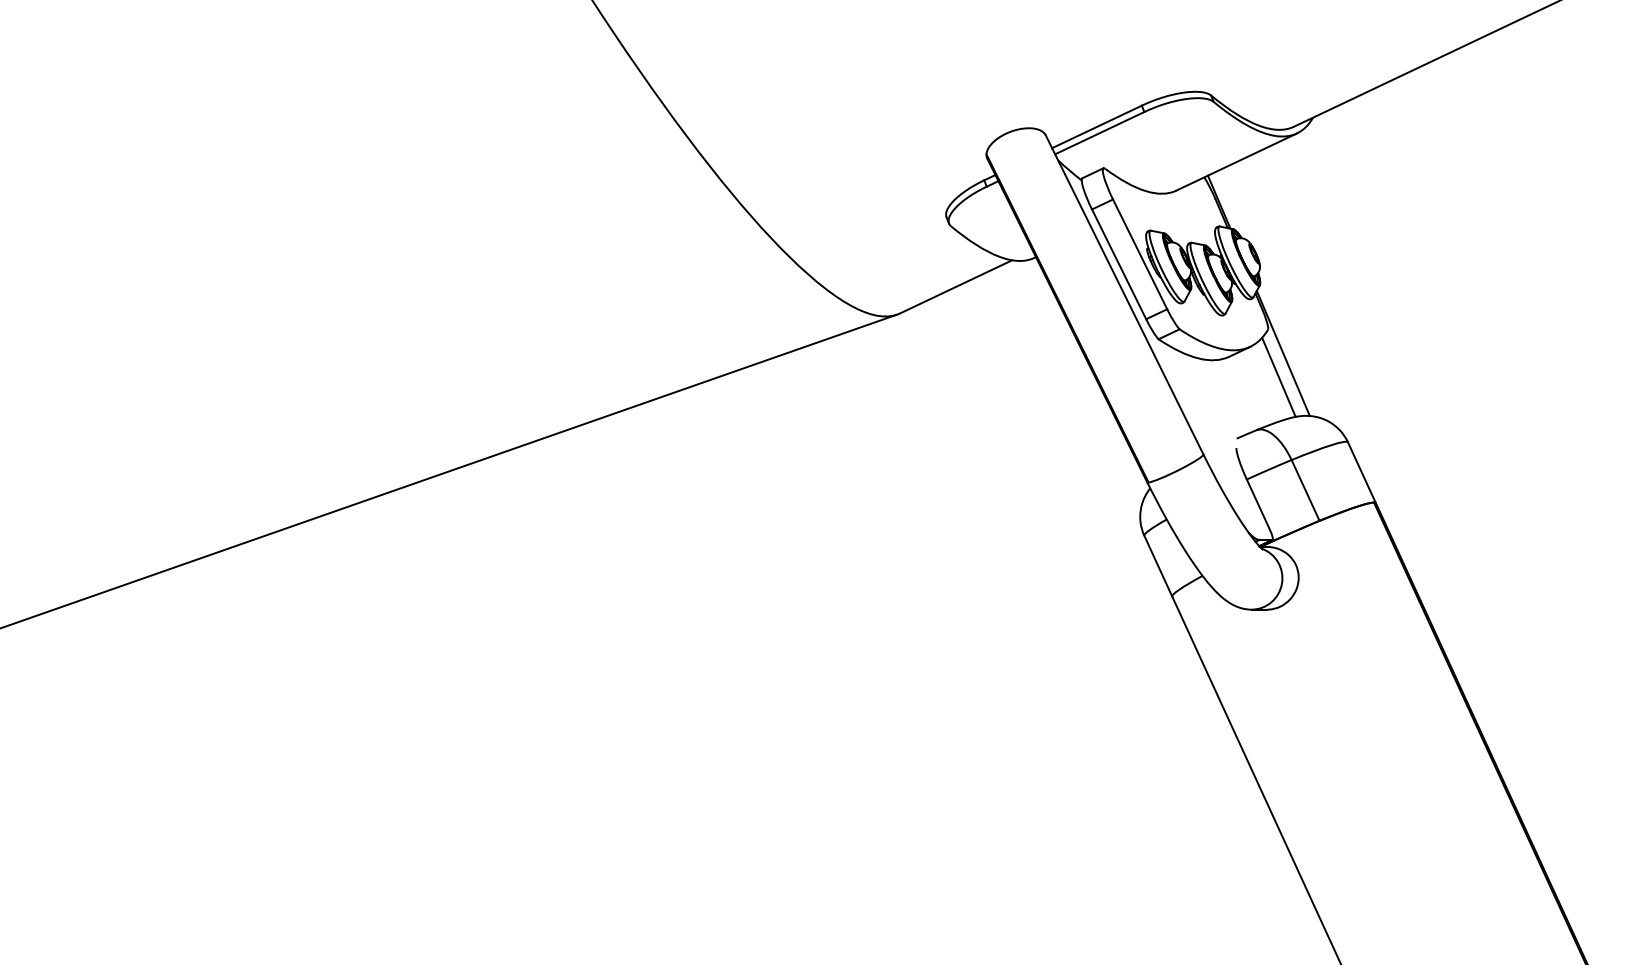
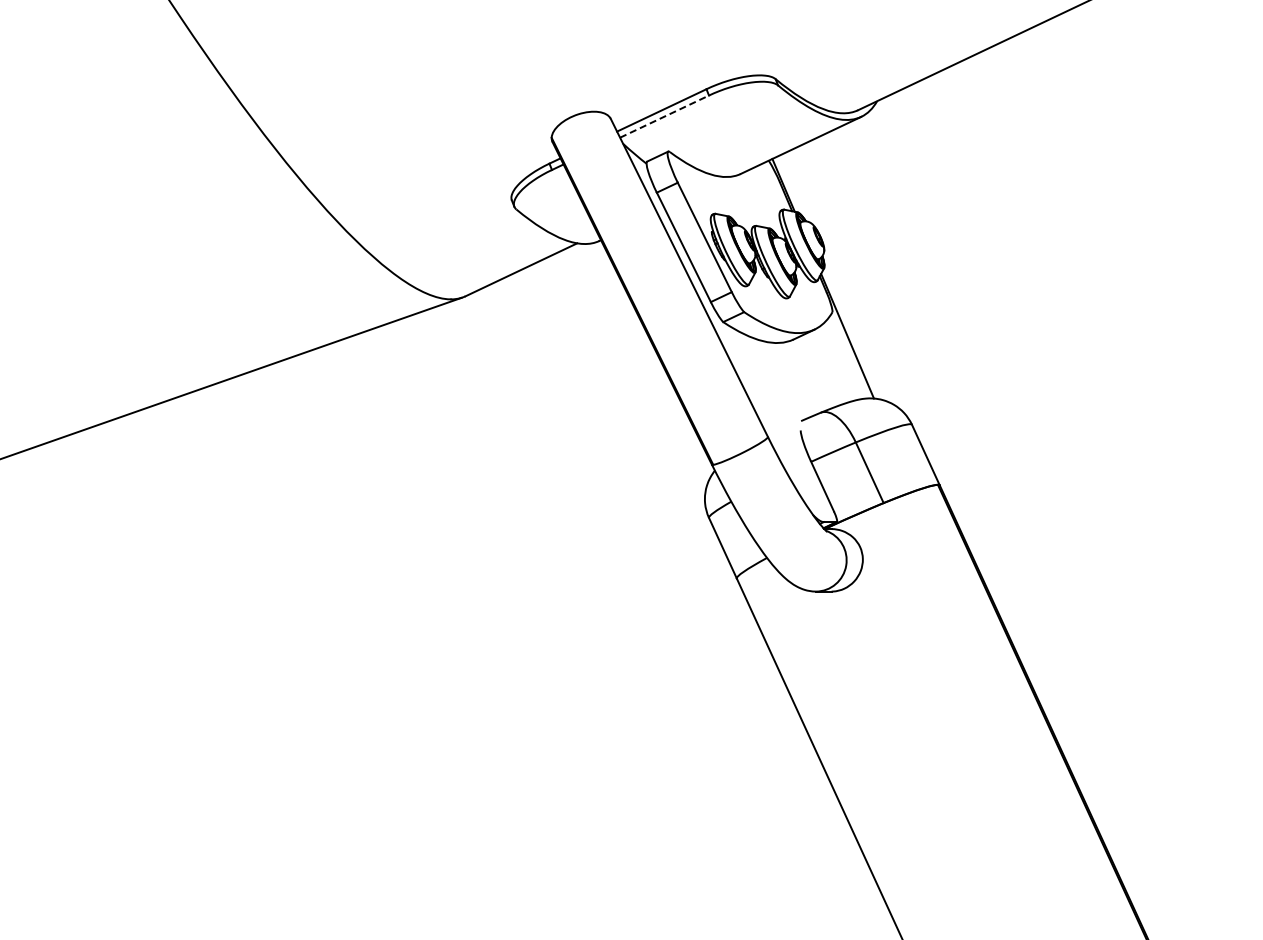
line: (1100, 132) -> (665, 115), solid -> dashed
line: (1278, 376) -> (842, 359), removed

